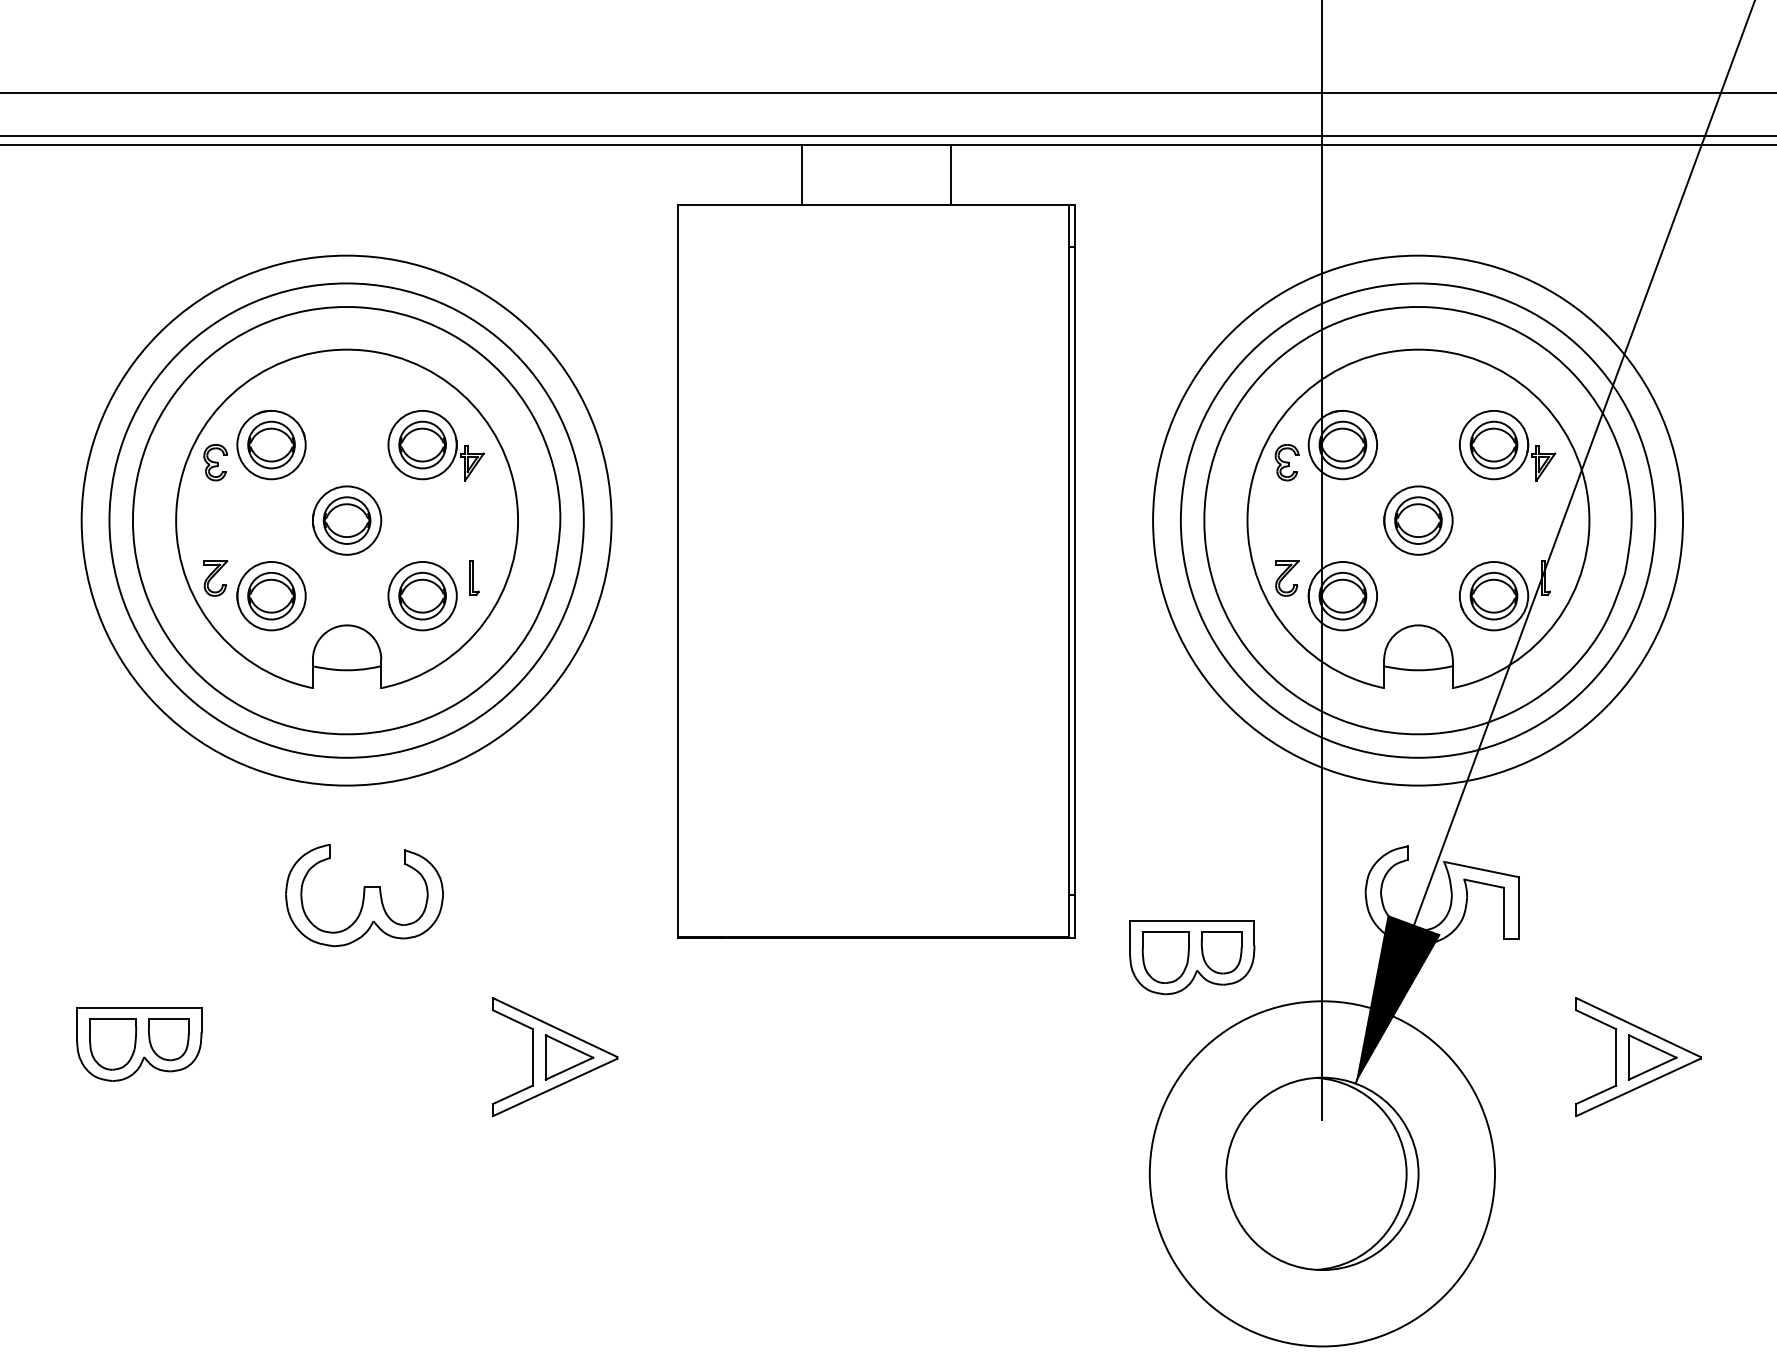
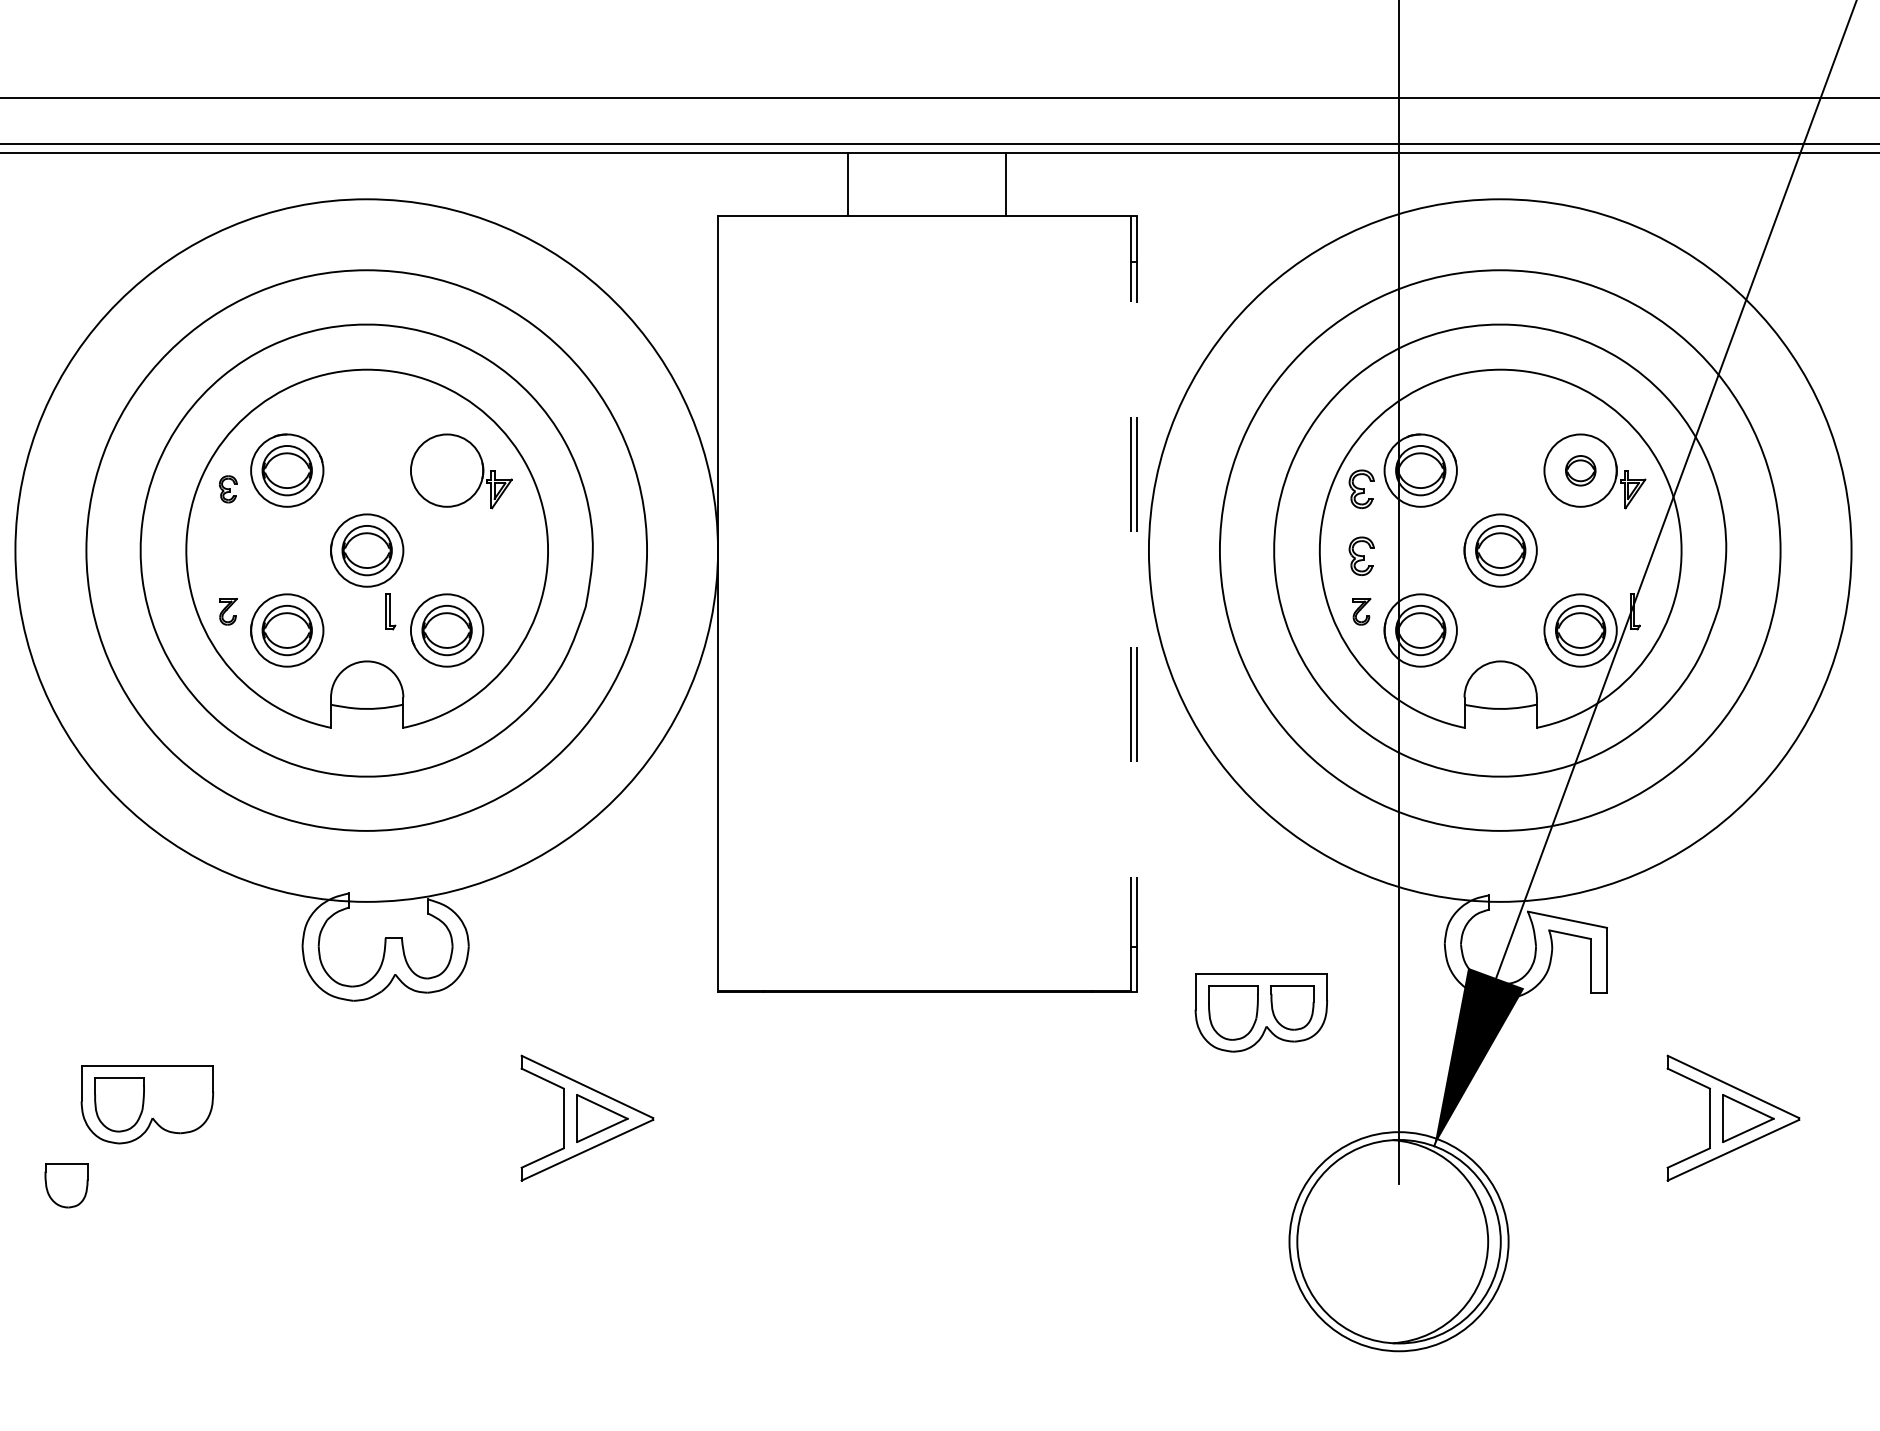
part: (422, 444) -> (446, 470), removed
part: (1493, 444) -> (1580, 470), size x0.6
part: (215, 462) -> (228, 489), size x0.7
circle: (346, 520) -> (366, 550), size x1.4
circle: (1418, 520) -> (1500, 550), size x1.4
part: (1286, 525) -> (1361, 555), added
line: (1069, 570) -> (1131, 603), solid -> dashed
line: (1075, 571) -> (1137, 604), solid -> dashed
part: (215, 578) -> (228, 611), size x0.7
part: (474, 578) -> (390, 611), moved
part: (1286, 578) -> (1361, 611), size x0.7
part: (168, 1039) -> (66, 1185), moved
circle: (1321, 1173) -> (1398, 1241), size x0.6

